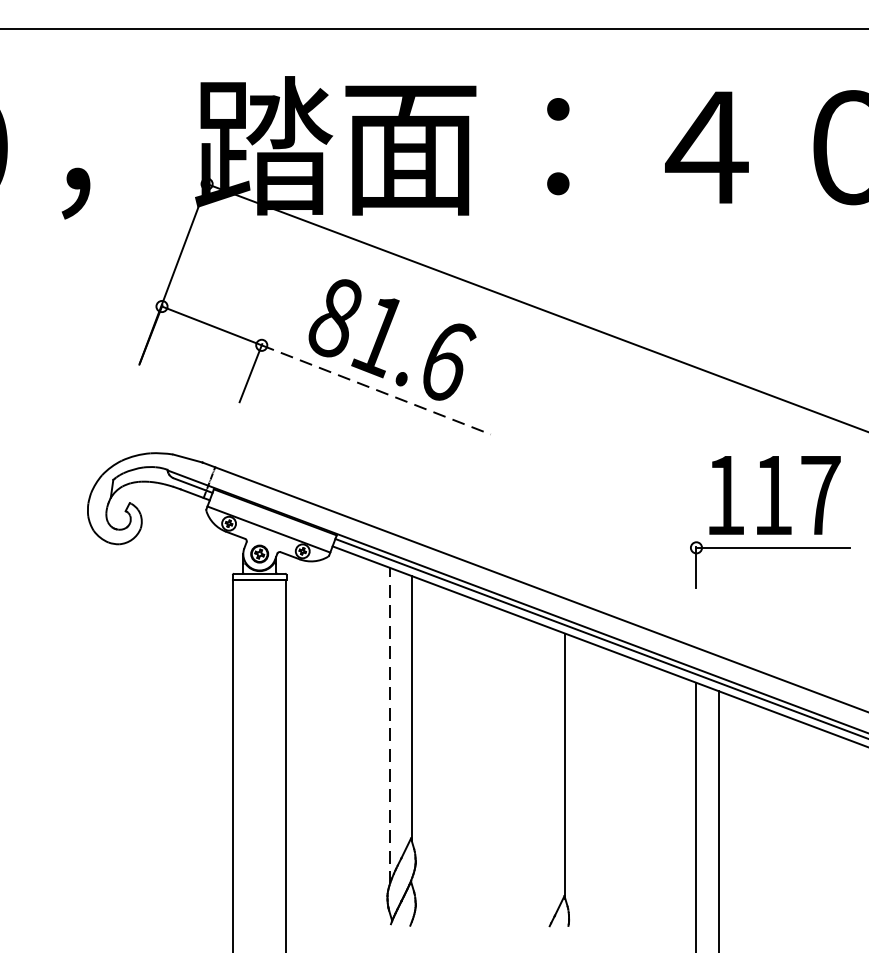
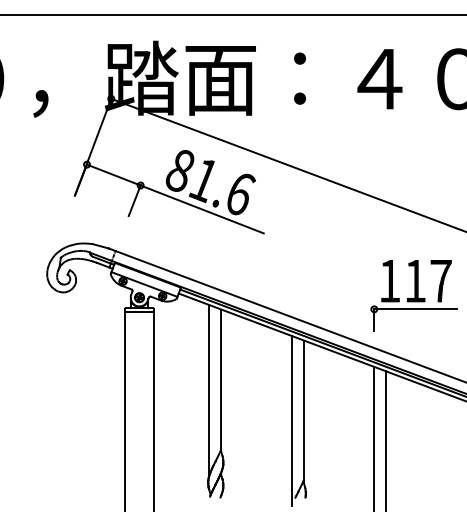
line: (376, 389) -> (202, 209), dashed -> solid
part: (769, 522) -> (413, 295), moved
line: (389, 724) -> (209, 389), dashed -> solid
line: (542, 784) -> (291, 421), added

